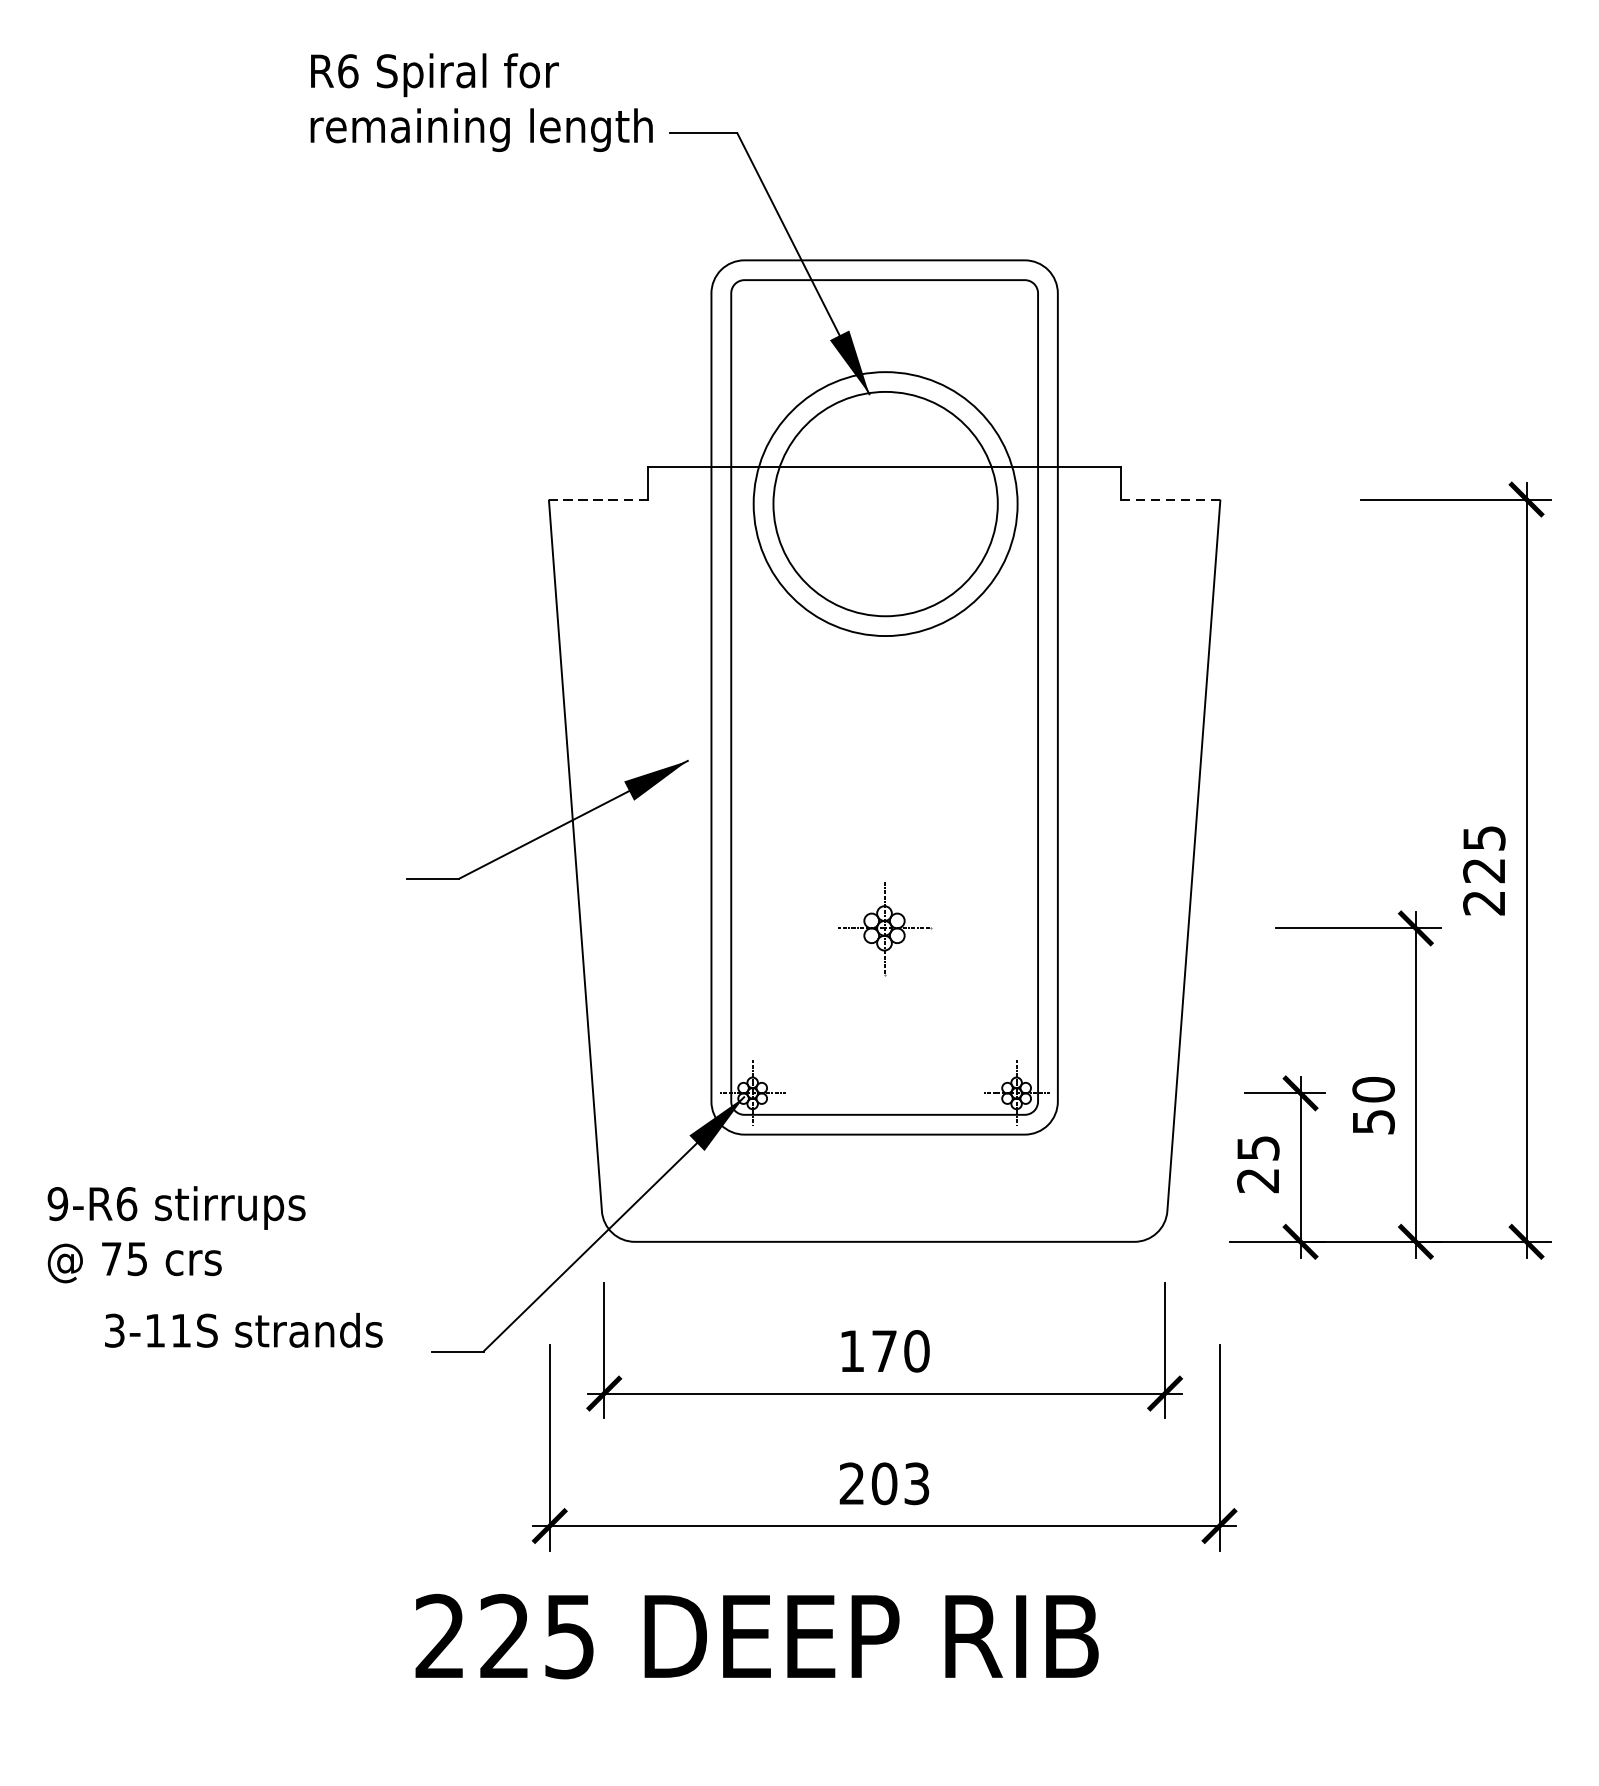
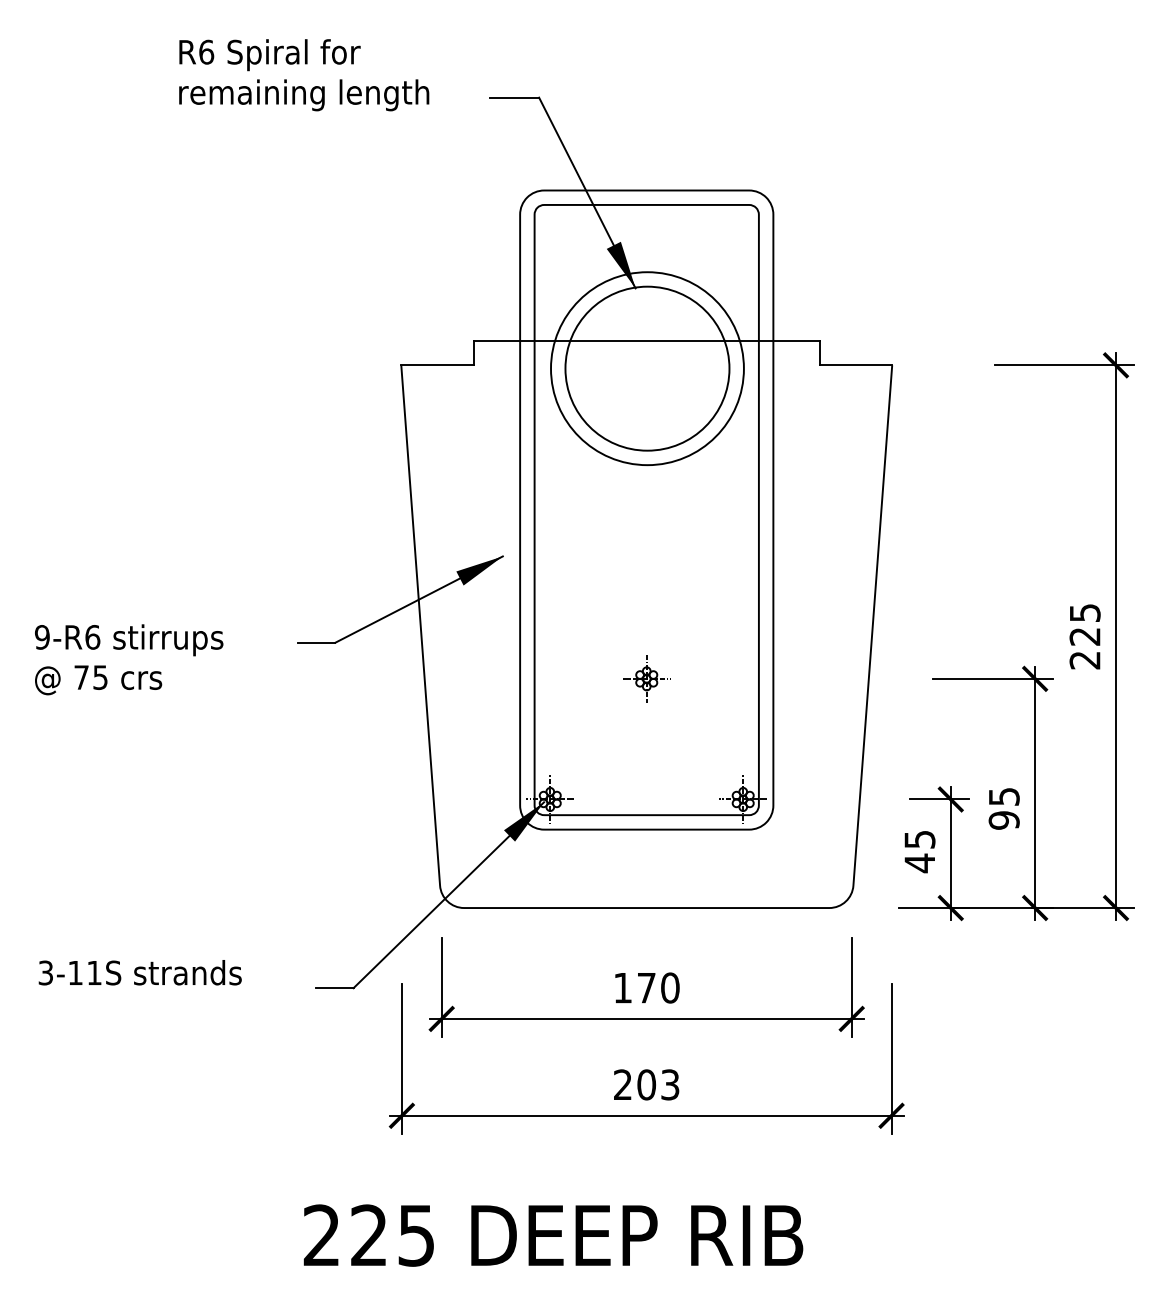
text: (482, 103) -> (304, 75), moved
line: (598, 499) -> (437, 365), dashed -> solid
line: (1170, 499) -> (855, 365), dashed -> solid
part: (884, 927) -> (646, 678), size x0.71
text: (1372, 1105) -> (1003, 808), 50 -> 95
text: (1257, 1180) -> (919, 863), 25 -> 45
text: (177, 1234) -> (129, 659), moved
text: (242, 1330) -> (139, 972), moved
text: (757, 1636) -> (553, 1235), moved

